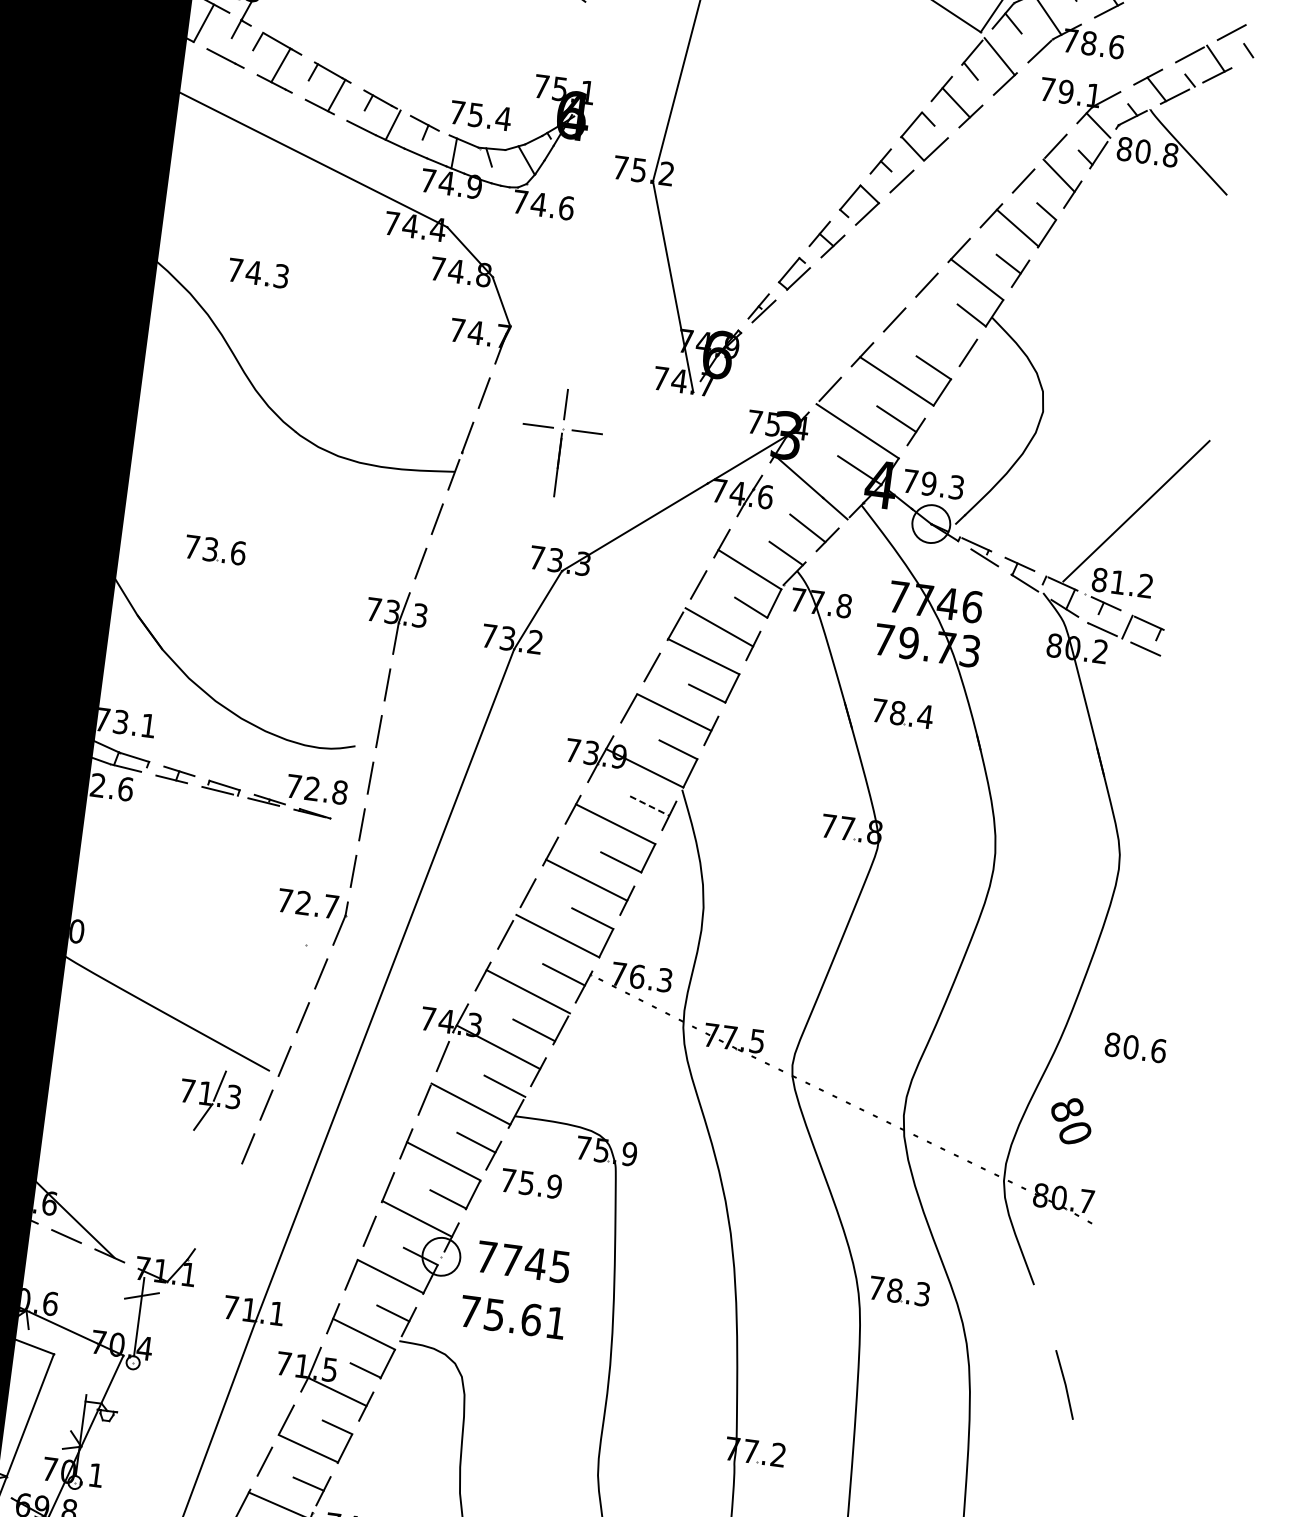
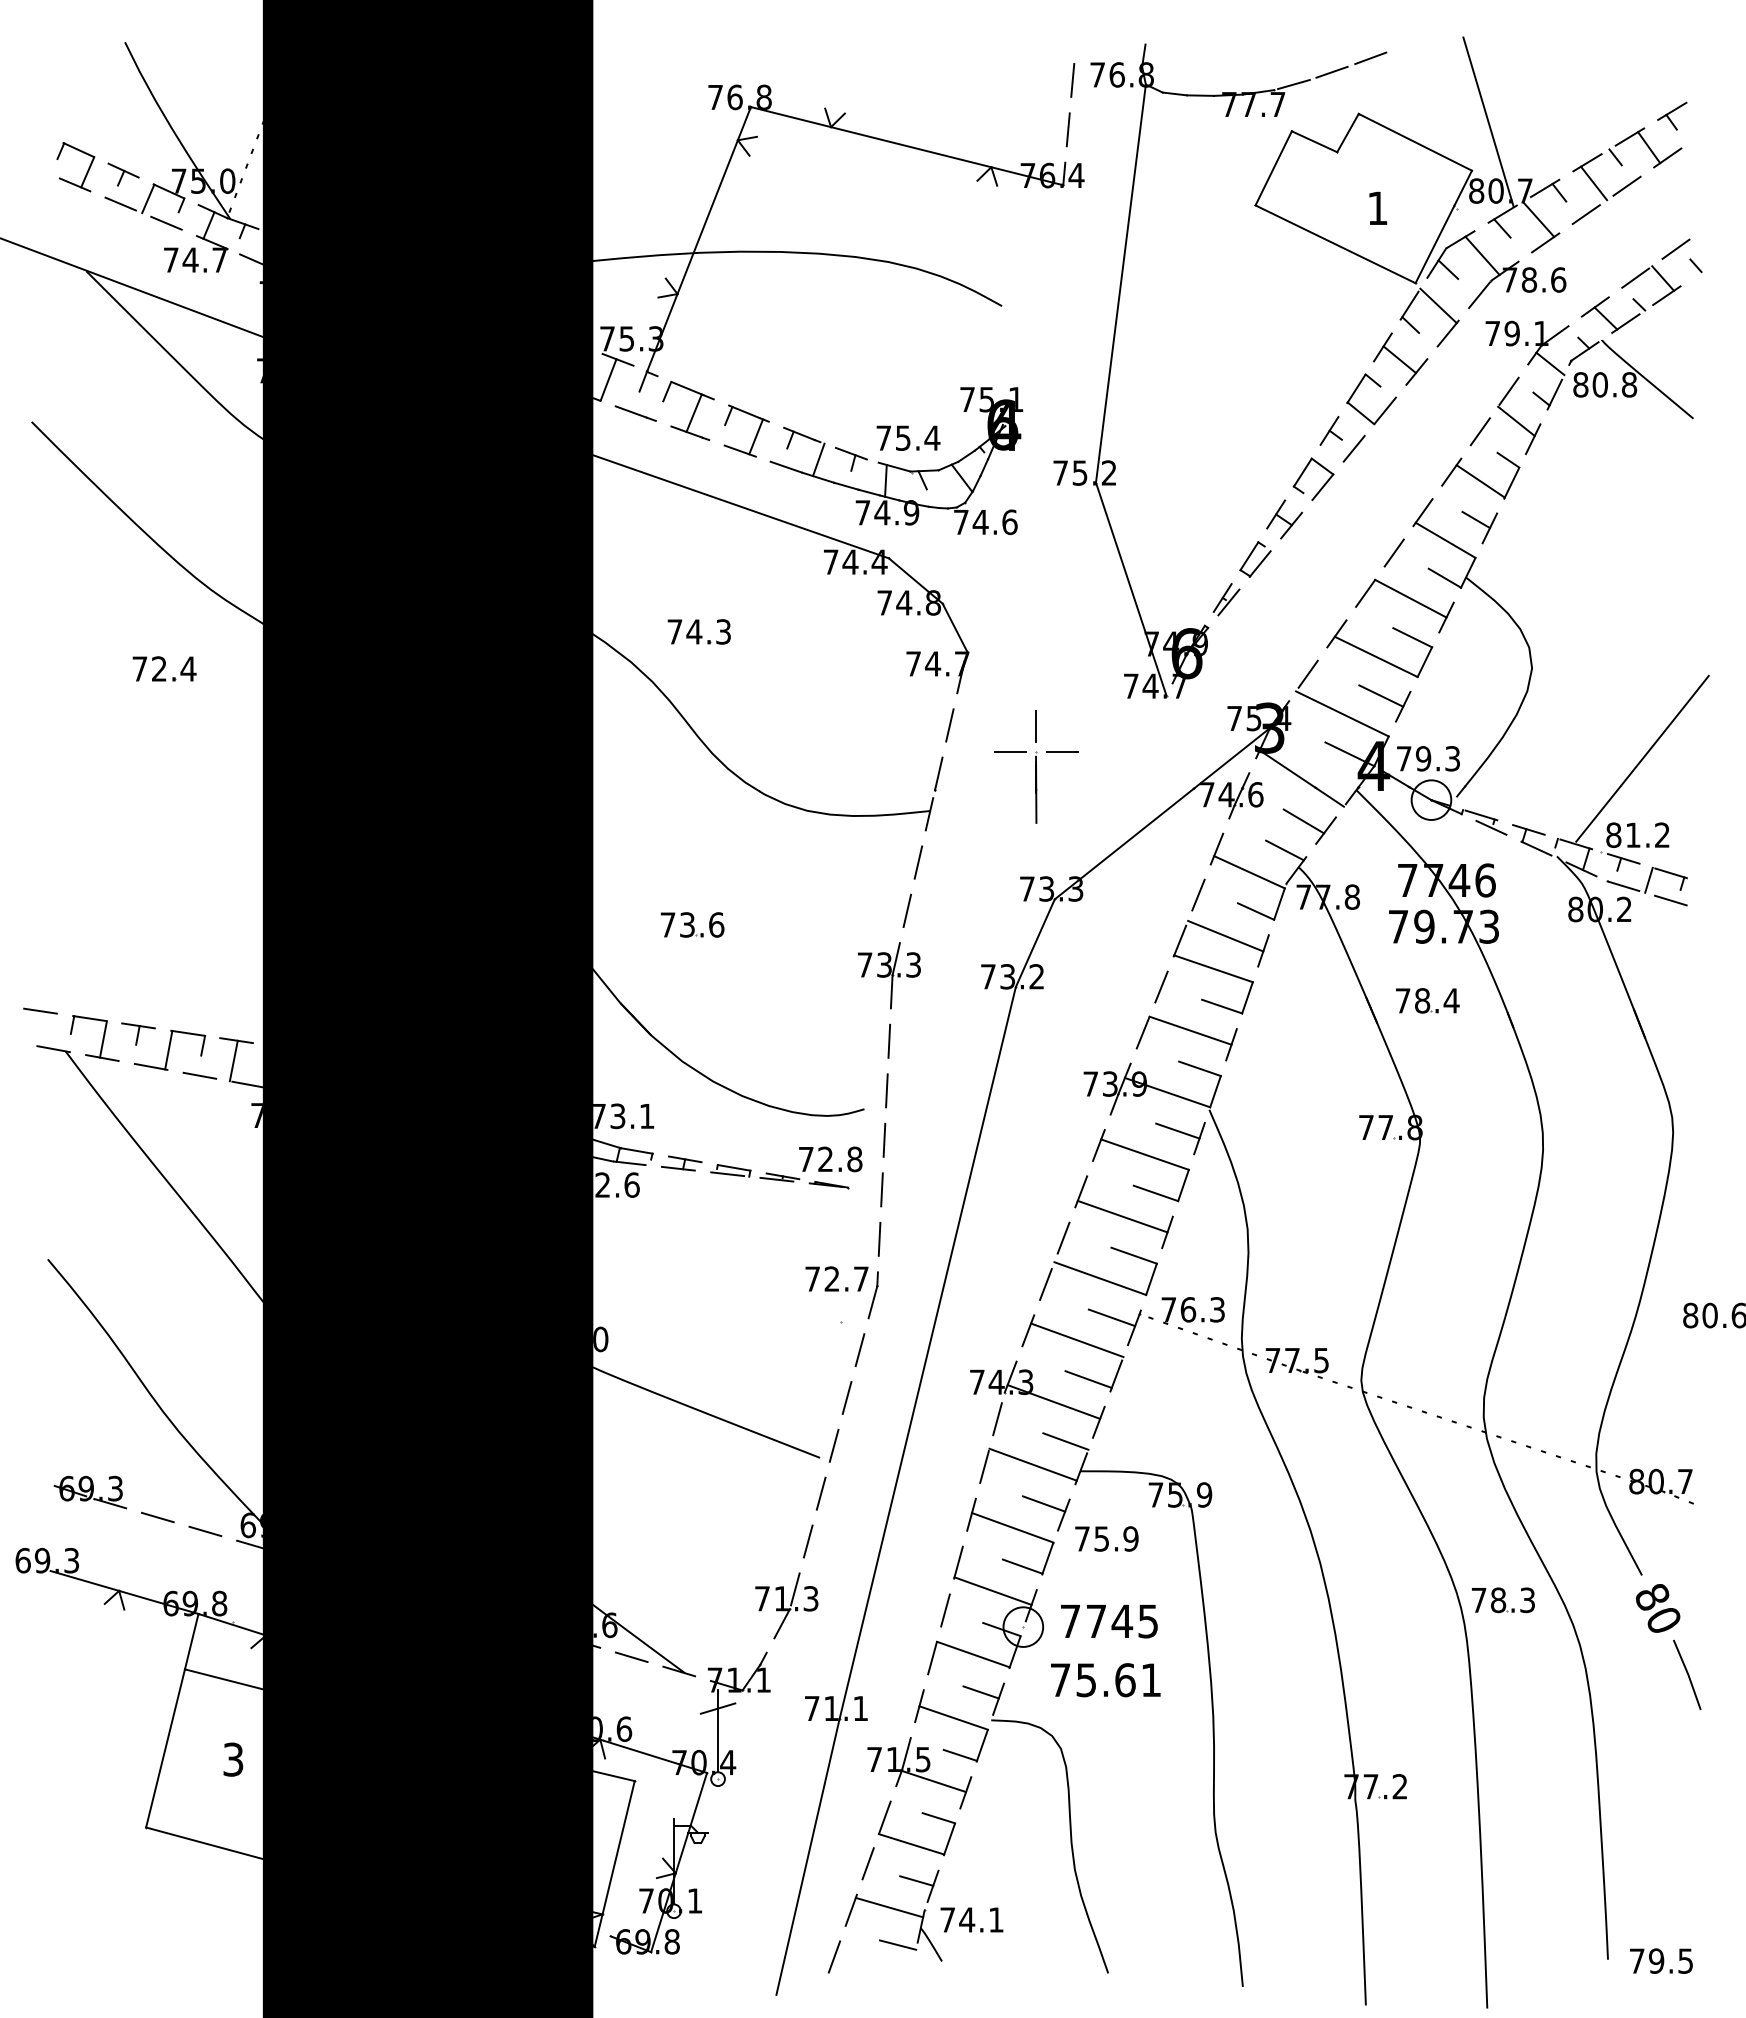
line: (936, 330) -> (1410, 598), added
line: (649, 806) -> (1177, 1131), dashed -> solid
part: (209, 1100) -> (786, 1605), moved
text: (1071, 1121) -> (1658, 1608), moved

